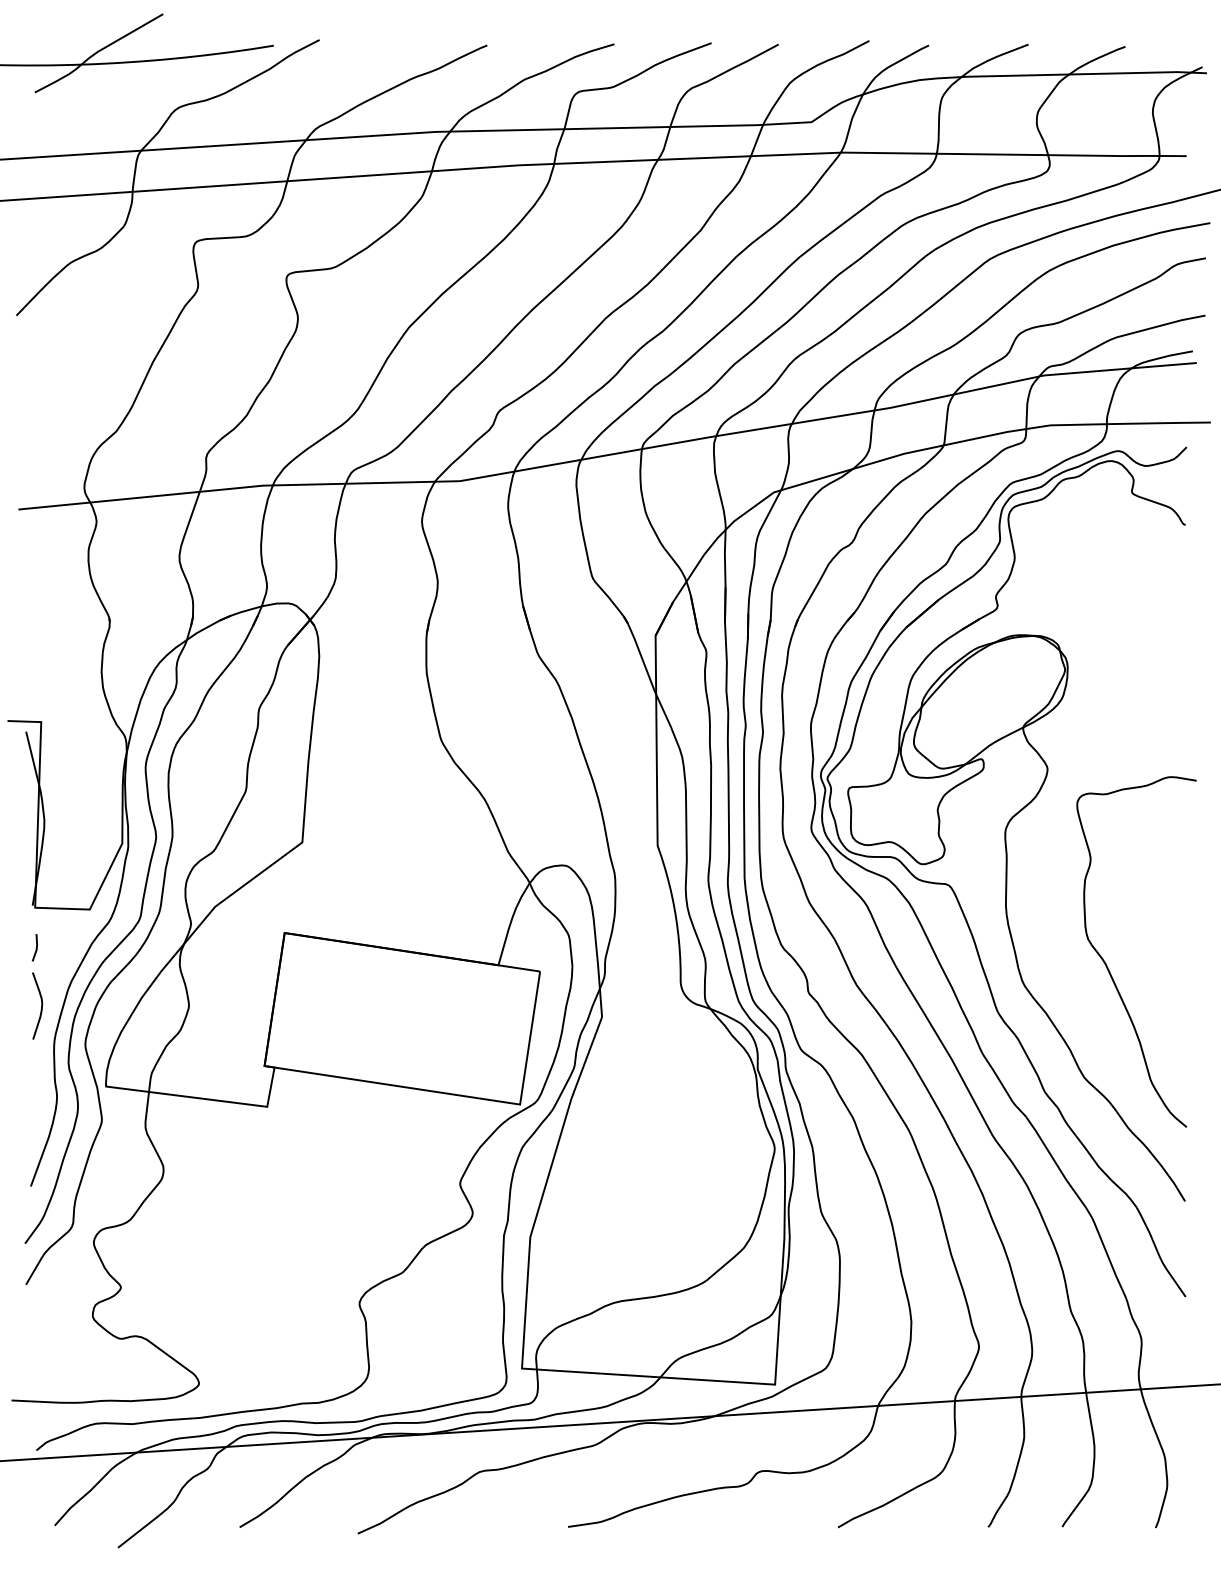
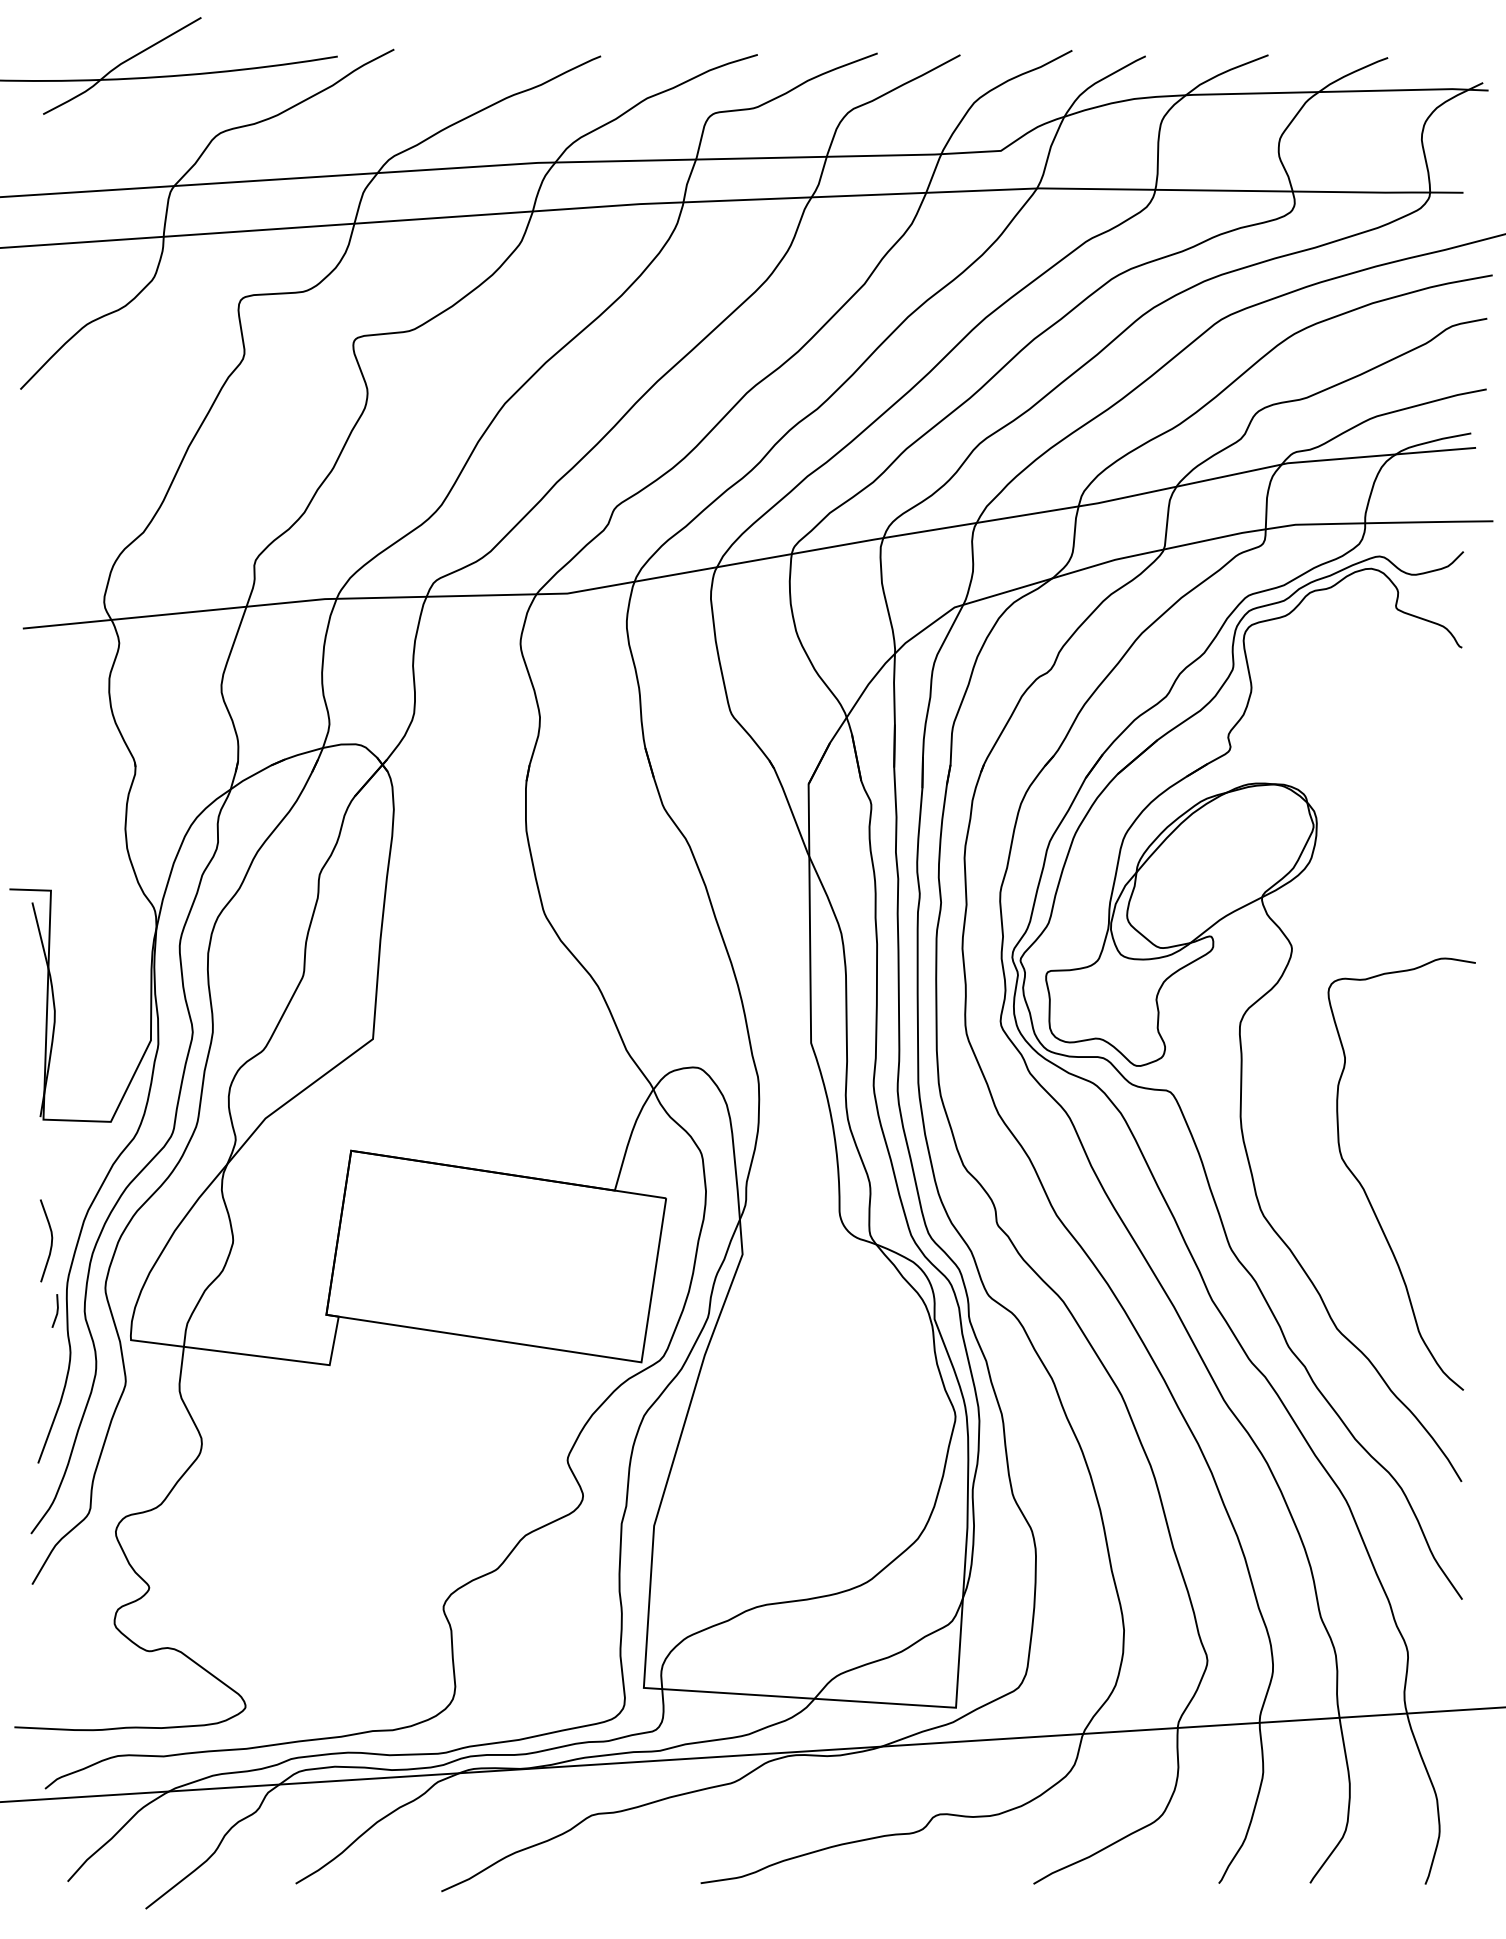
line: (35, 947) -> (56, 1310), moved

